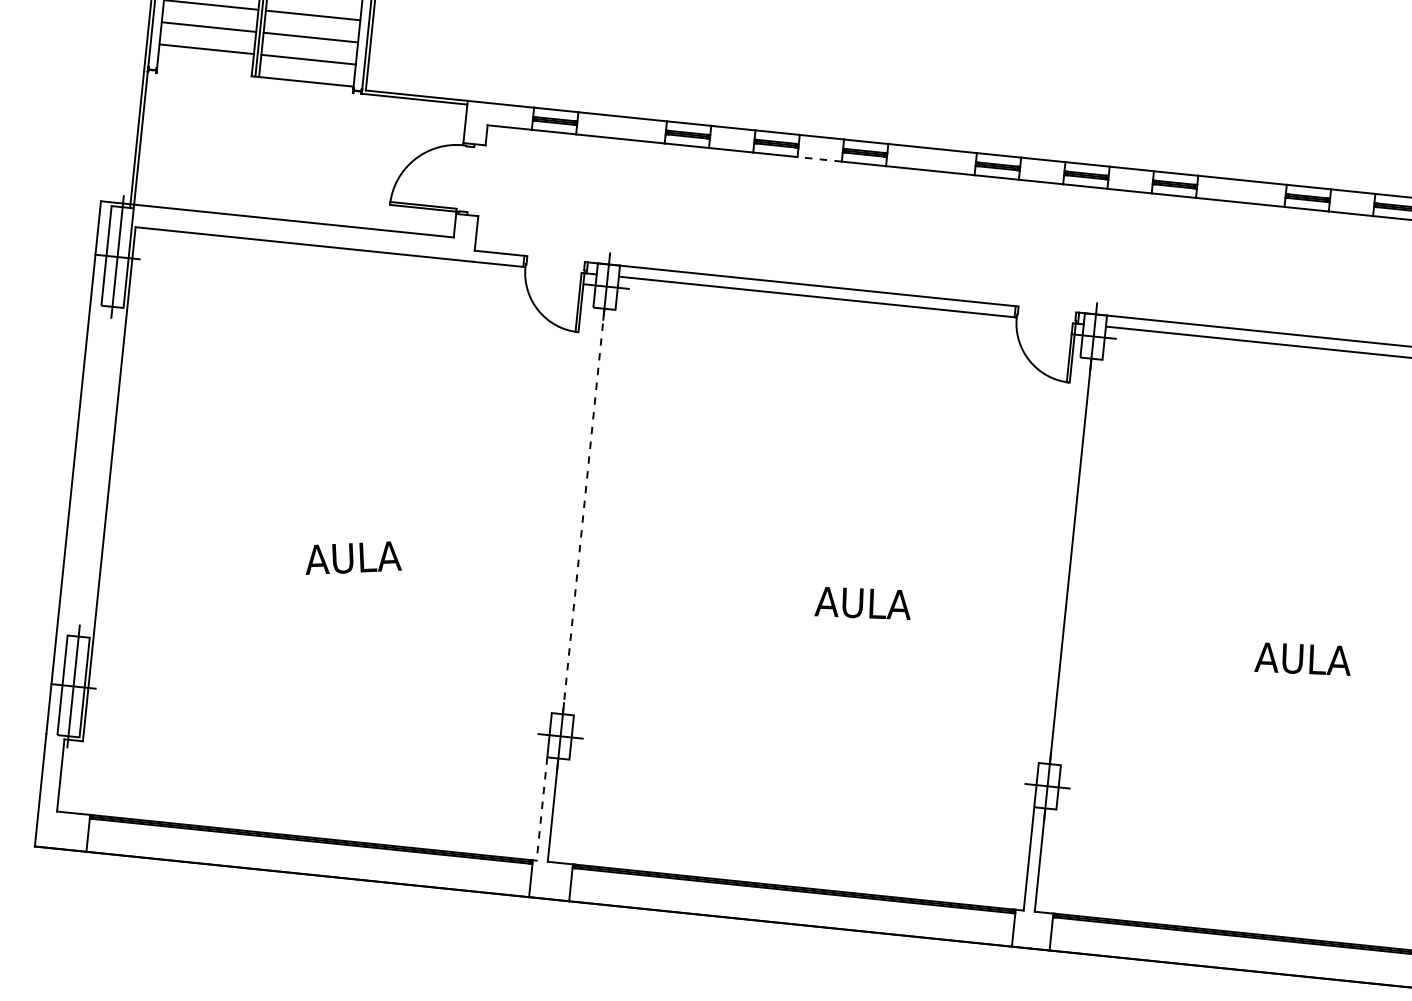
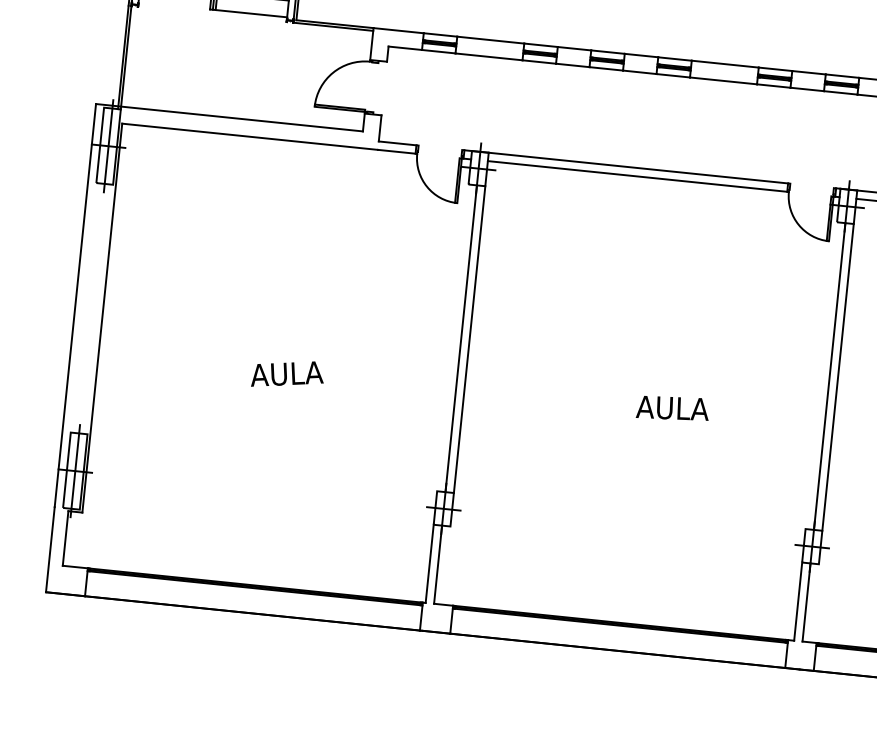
line: (819, 159) -> (639, 72), dashed -> solid
line: (583, 511) -> (461, 338), dashed -> solid
line: (594, 512) -> (469, 339), added
line: (1081, 562) -> (837, 377), added
line: (541, 809) -> (429, 564), dashed -> solid

